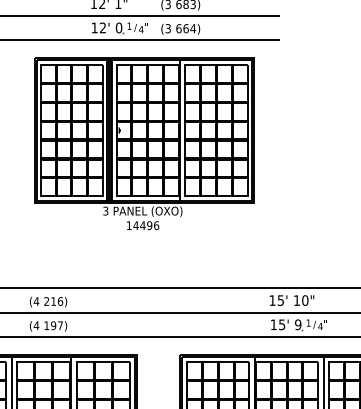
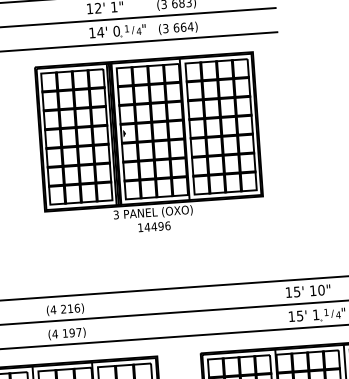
text: (102, 27) -> (100, 31), 12' -> 14'
text: (298, 324) -> (316, 314), 9 -> 1

